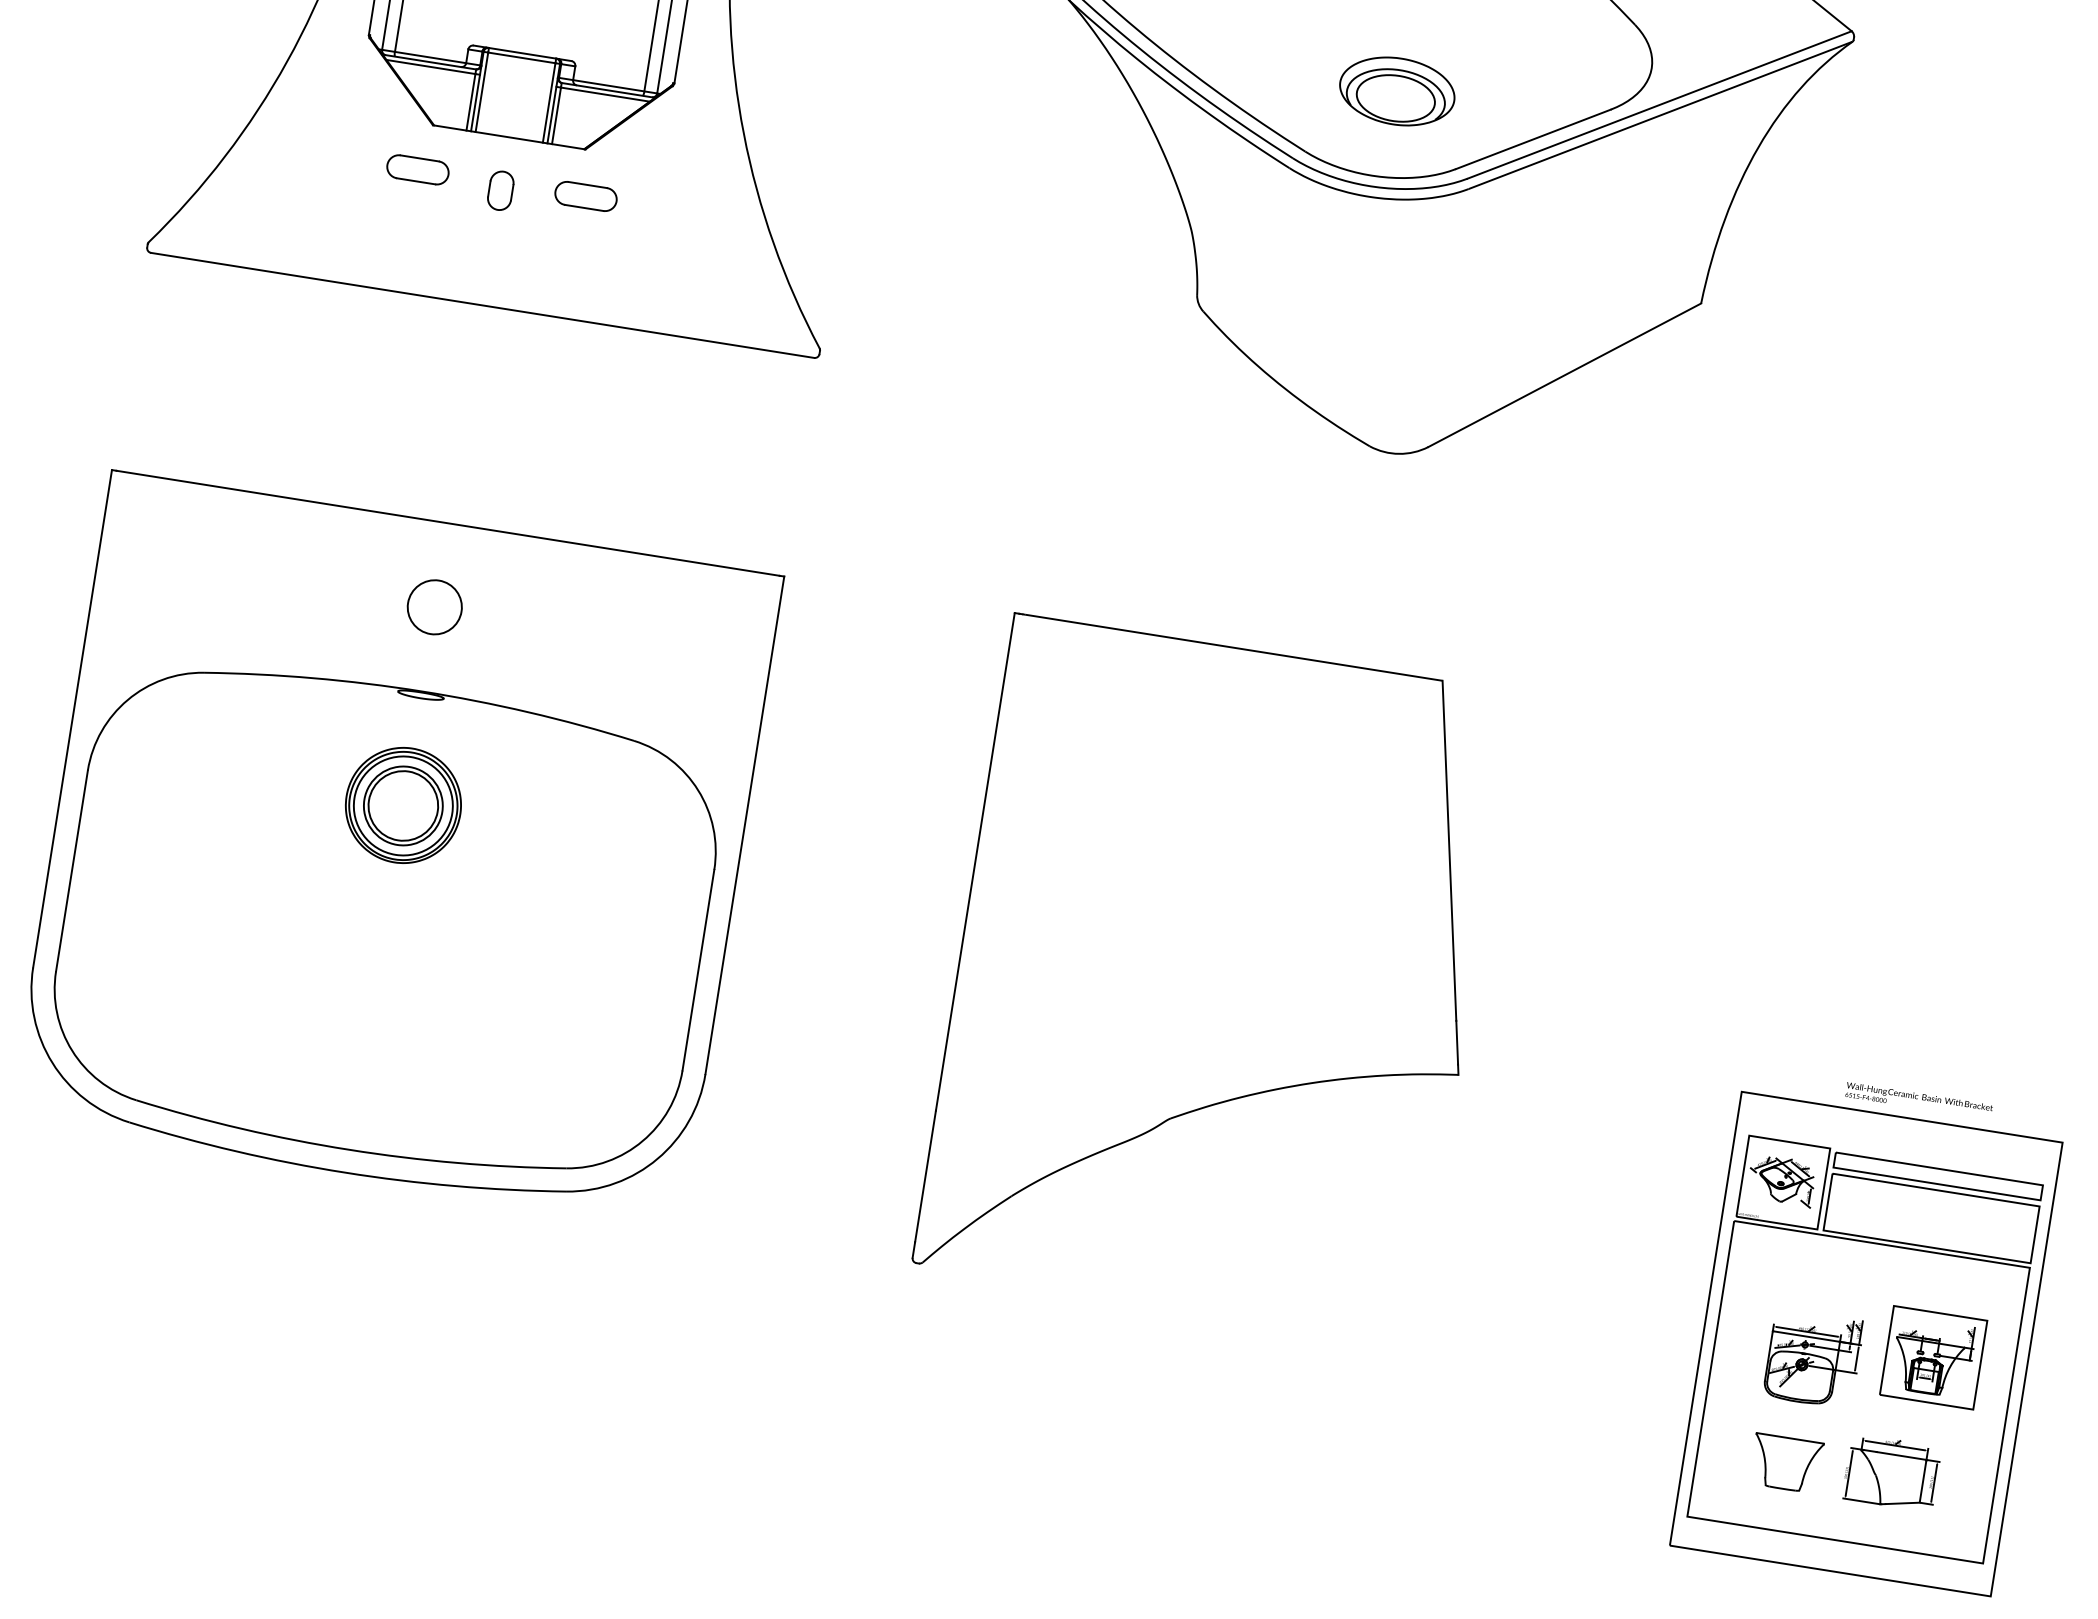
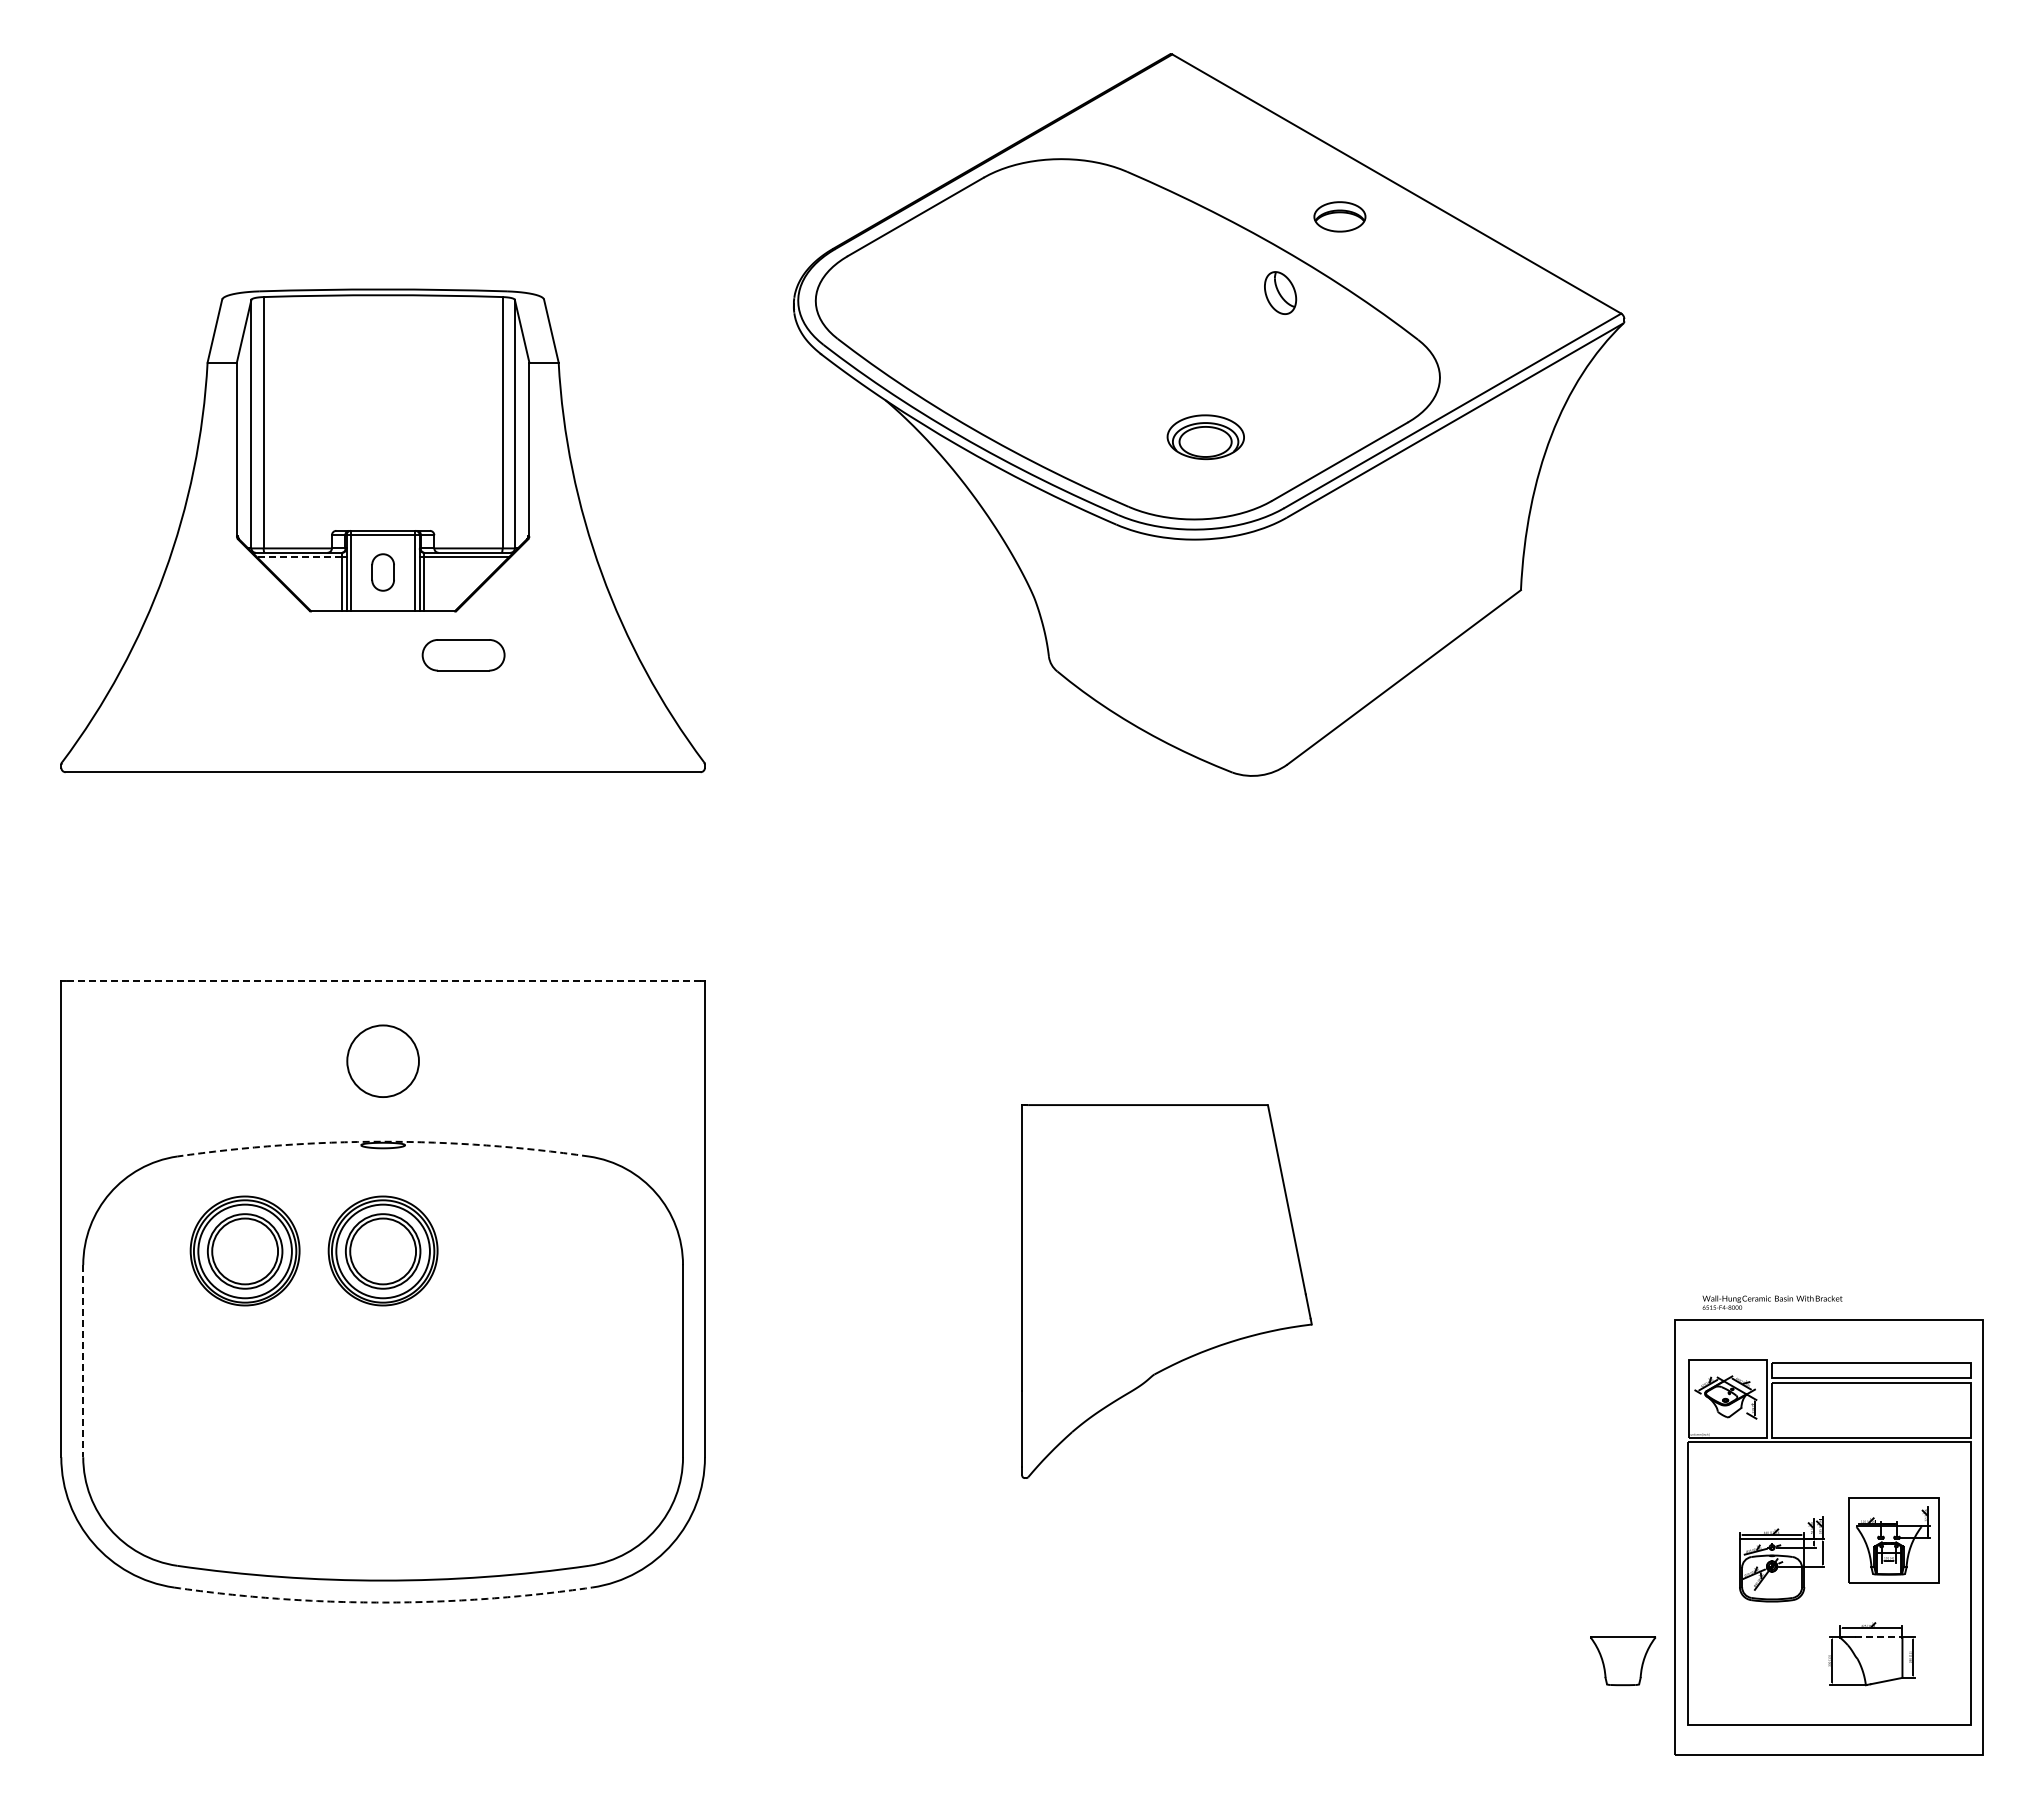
line: (430, 67) -> (299, 557), solid -> dashed
part: (1396, 91) -> (1205, 437), size x0.7
part: (417, 169) -> (302, 654), removed
part: (500, 190) -> (382, 572), moved
part: (586, 195) -> (463, 654), size x1.4
line: (447, 522) -> (382, 980), solid -> dashed
circle: (434, 606) -> (382, 1060), size x1.4
arc: (421, 691) -> (383, 1141), solid -> dashed
part: (258, 782) -> (244, 1250), added
line: (72, 871) -> (83, 1361), solid -> dashed
part: (1214, 977) -> (1166, 1291), size x0.6
text: (1919, 1100) -> (1772, 1302), moved
arc: (345, 1172) -> (383, 1602), solid -> dashed
line: (1901, 1455) -> (1878, 1636), solid -> dashed
part: (1786, 1464) -> (1623, 1661), moved

